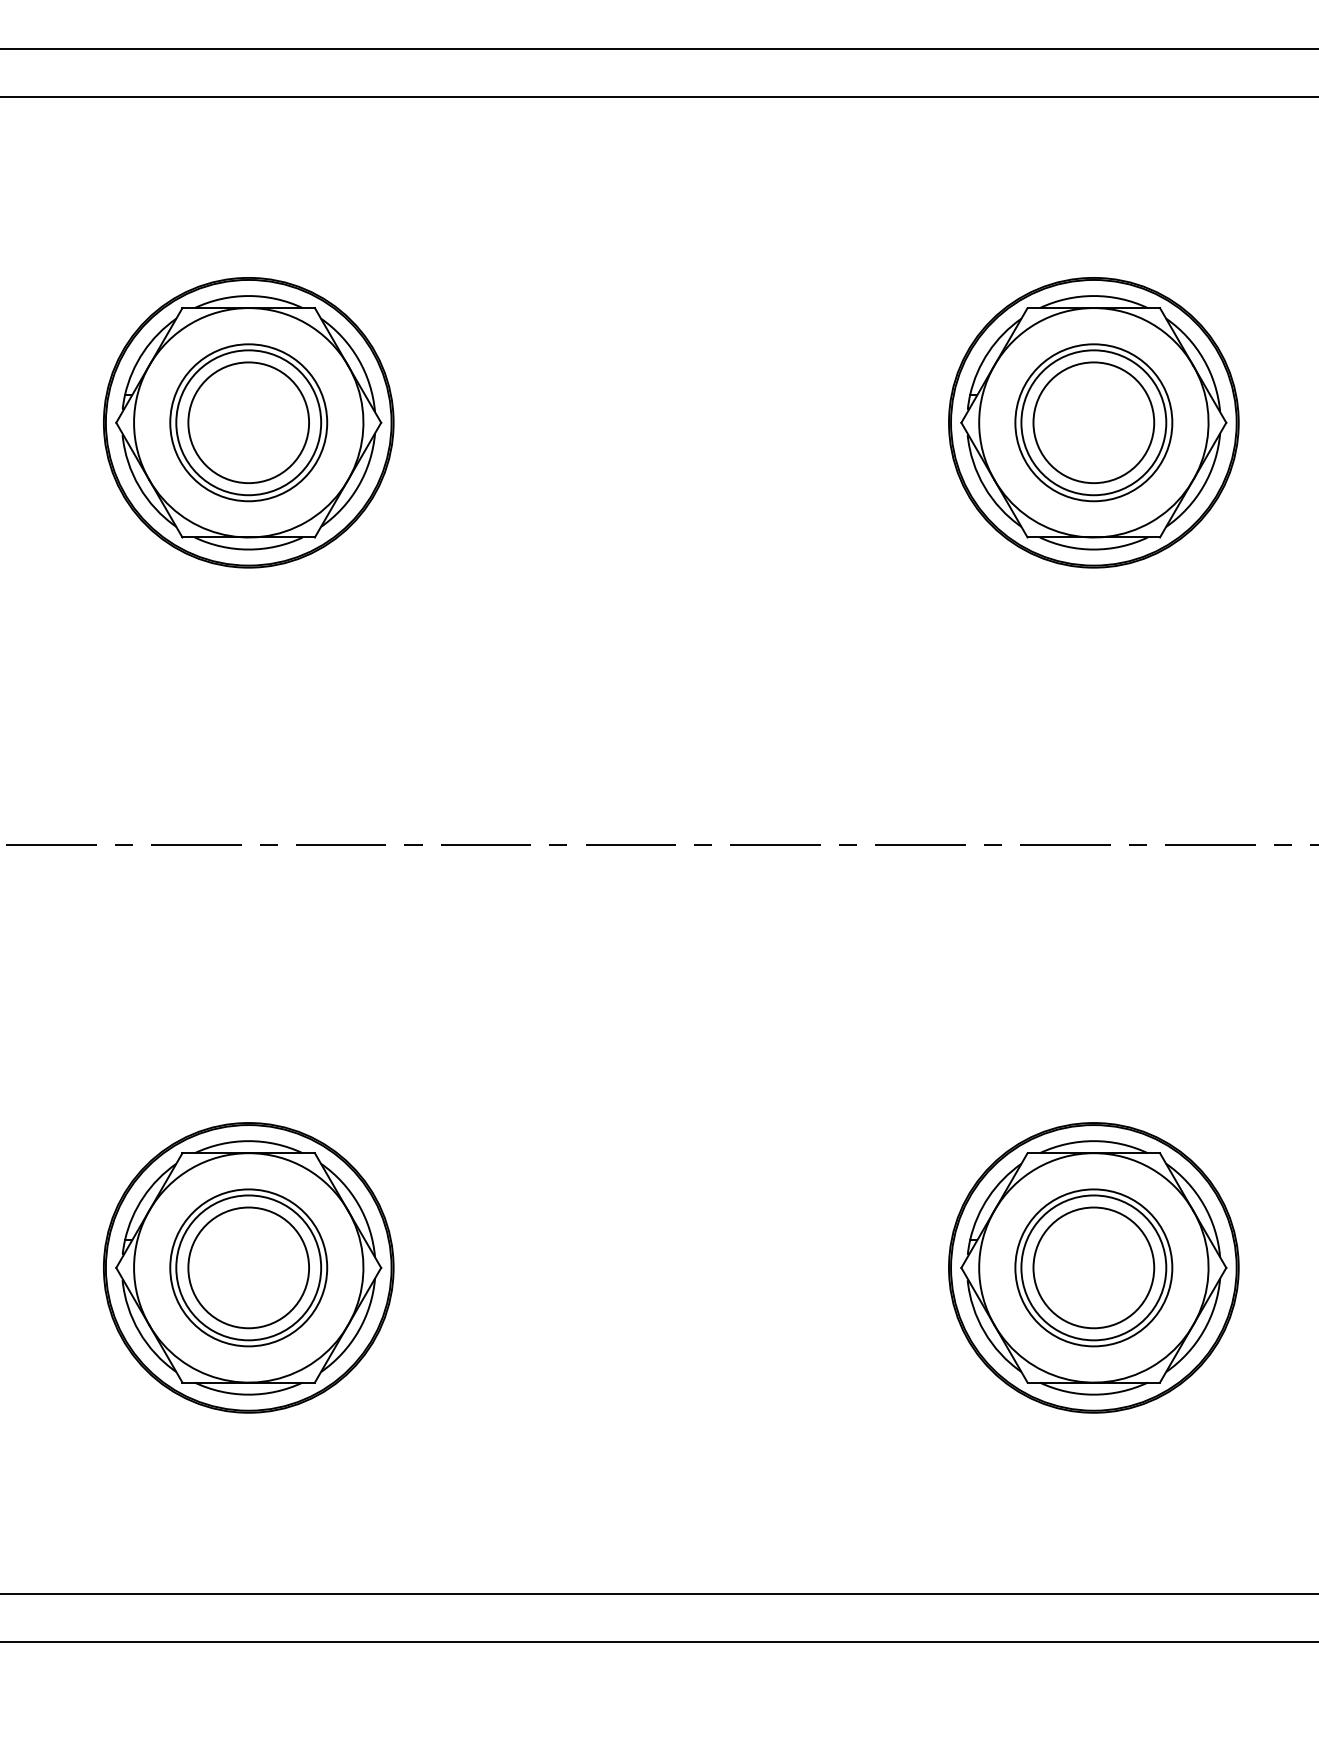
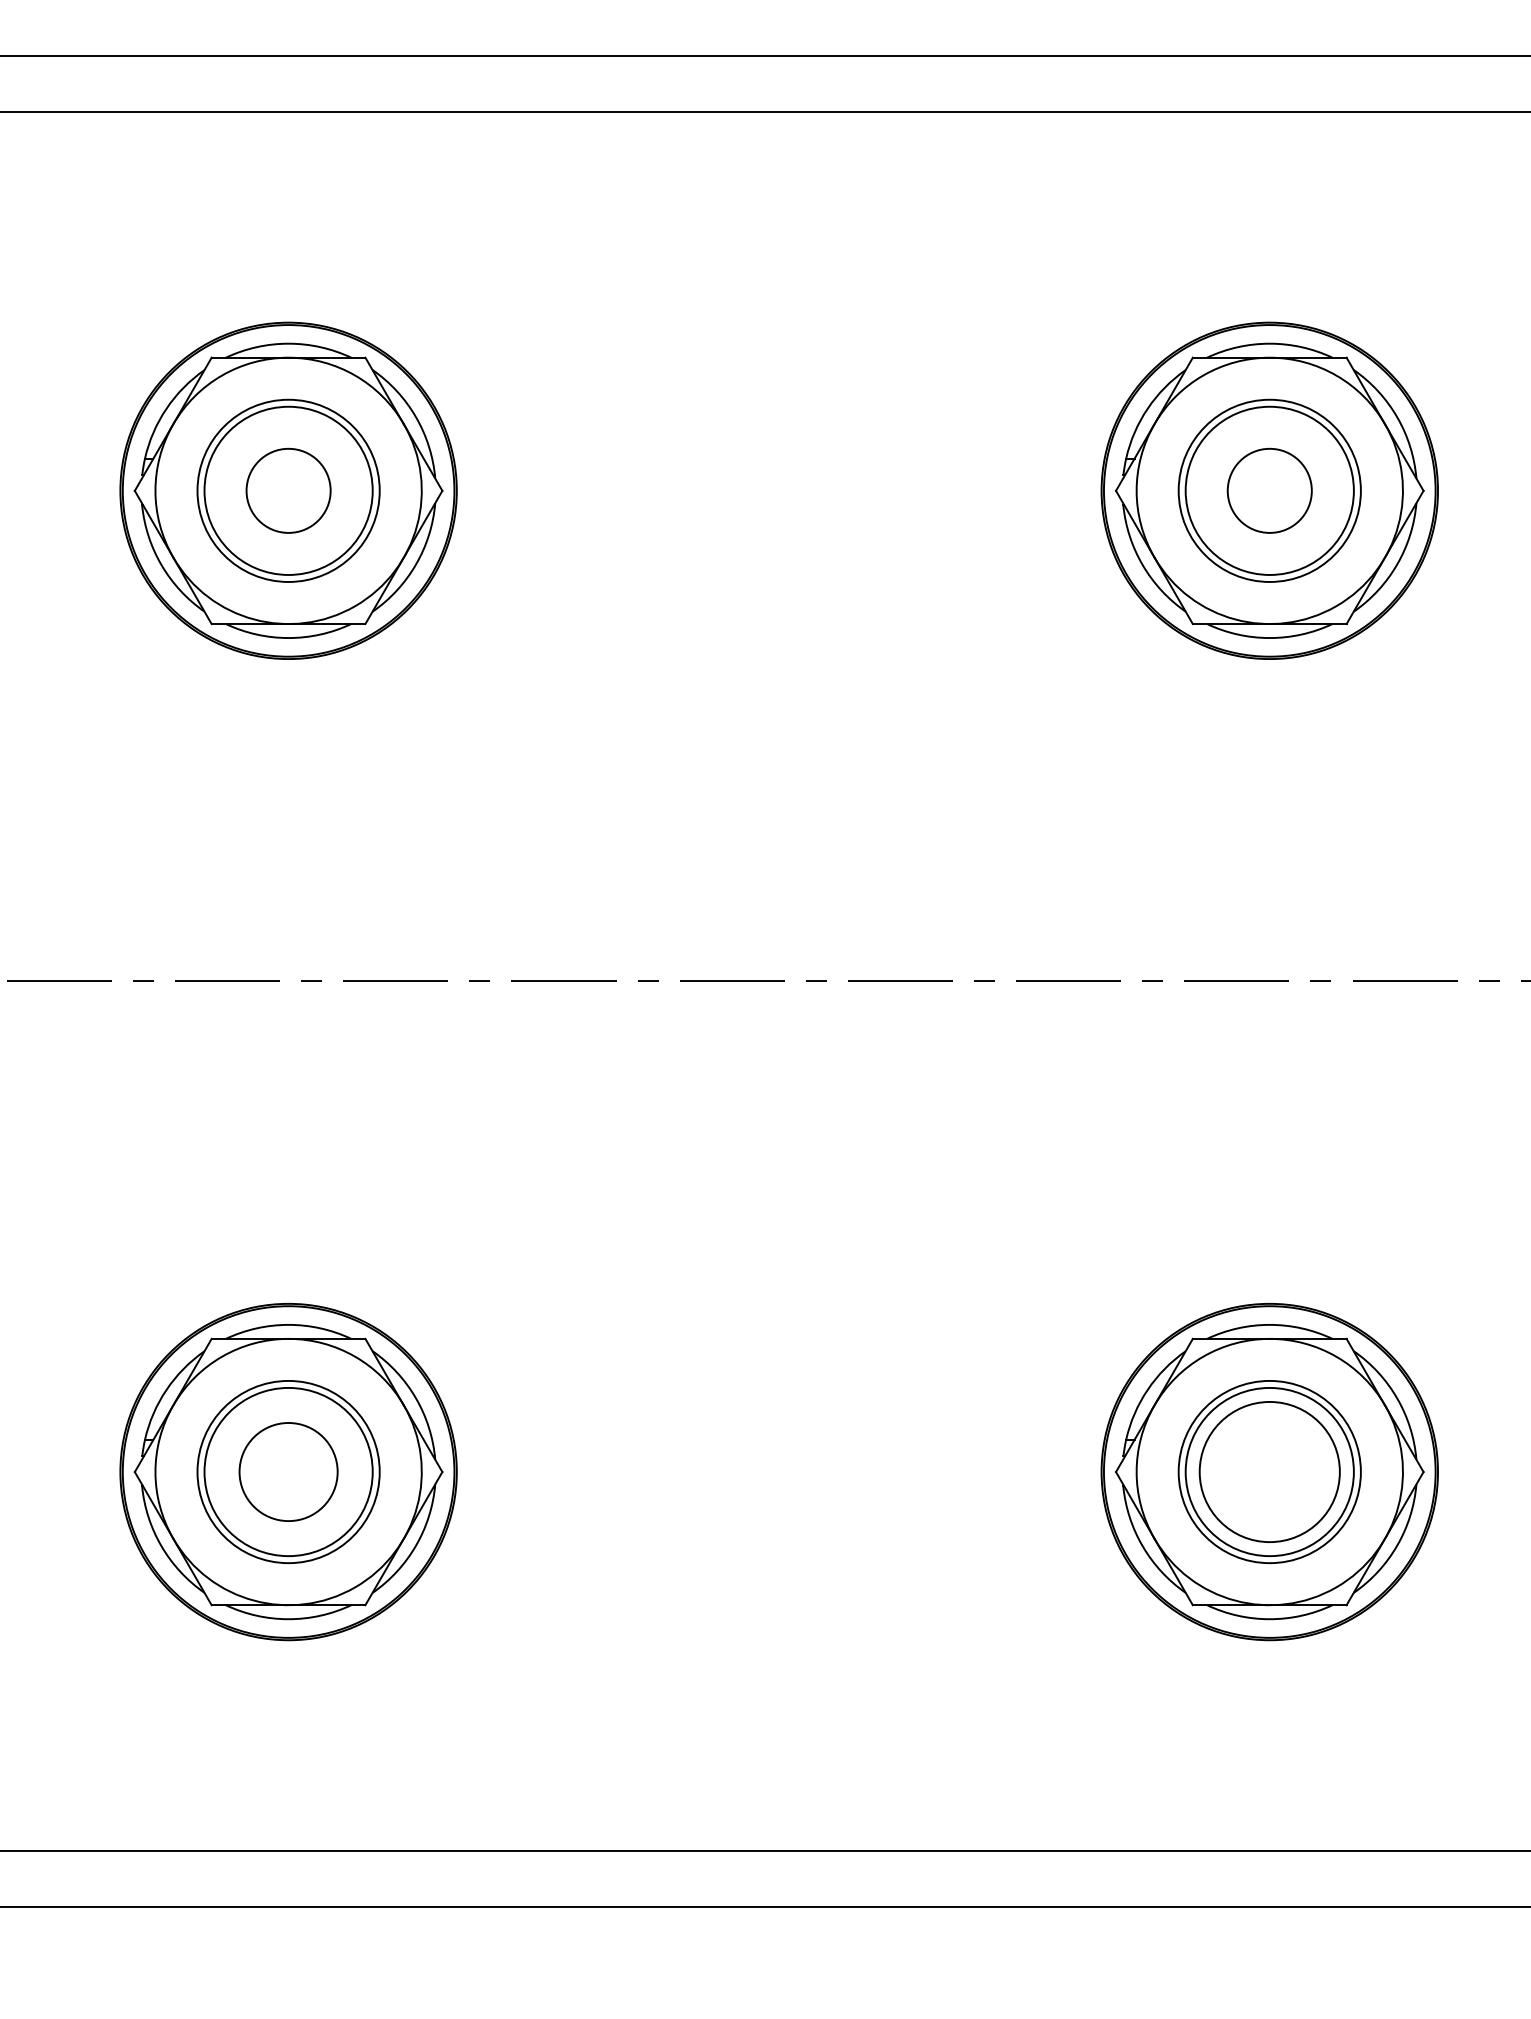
circle: (248, 422) -> (288, 490), size x0.6
circle: (1093, 422) -> (1269, 490), size x0.6
circle: (248, 1267) -> (288, 1471), size x0.7

